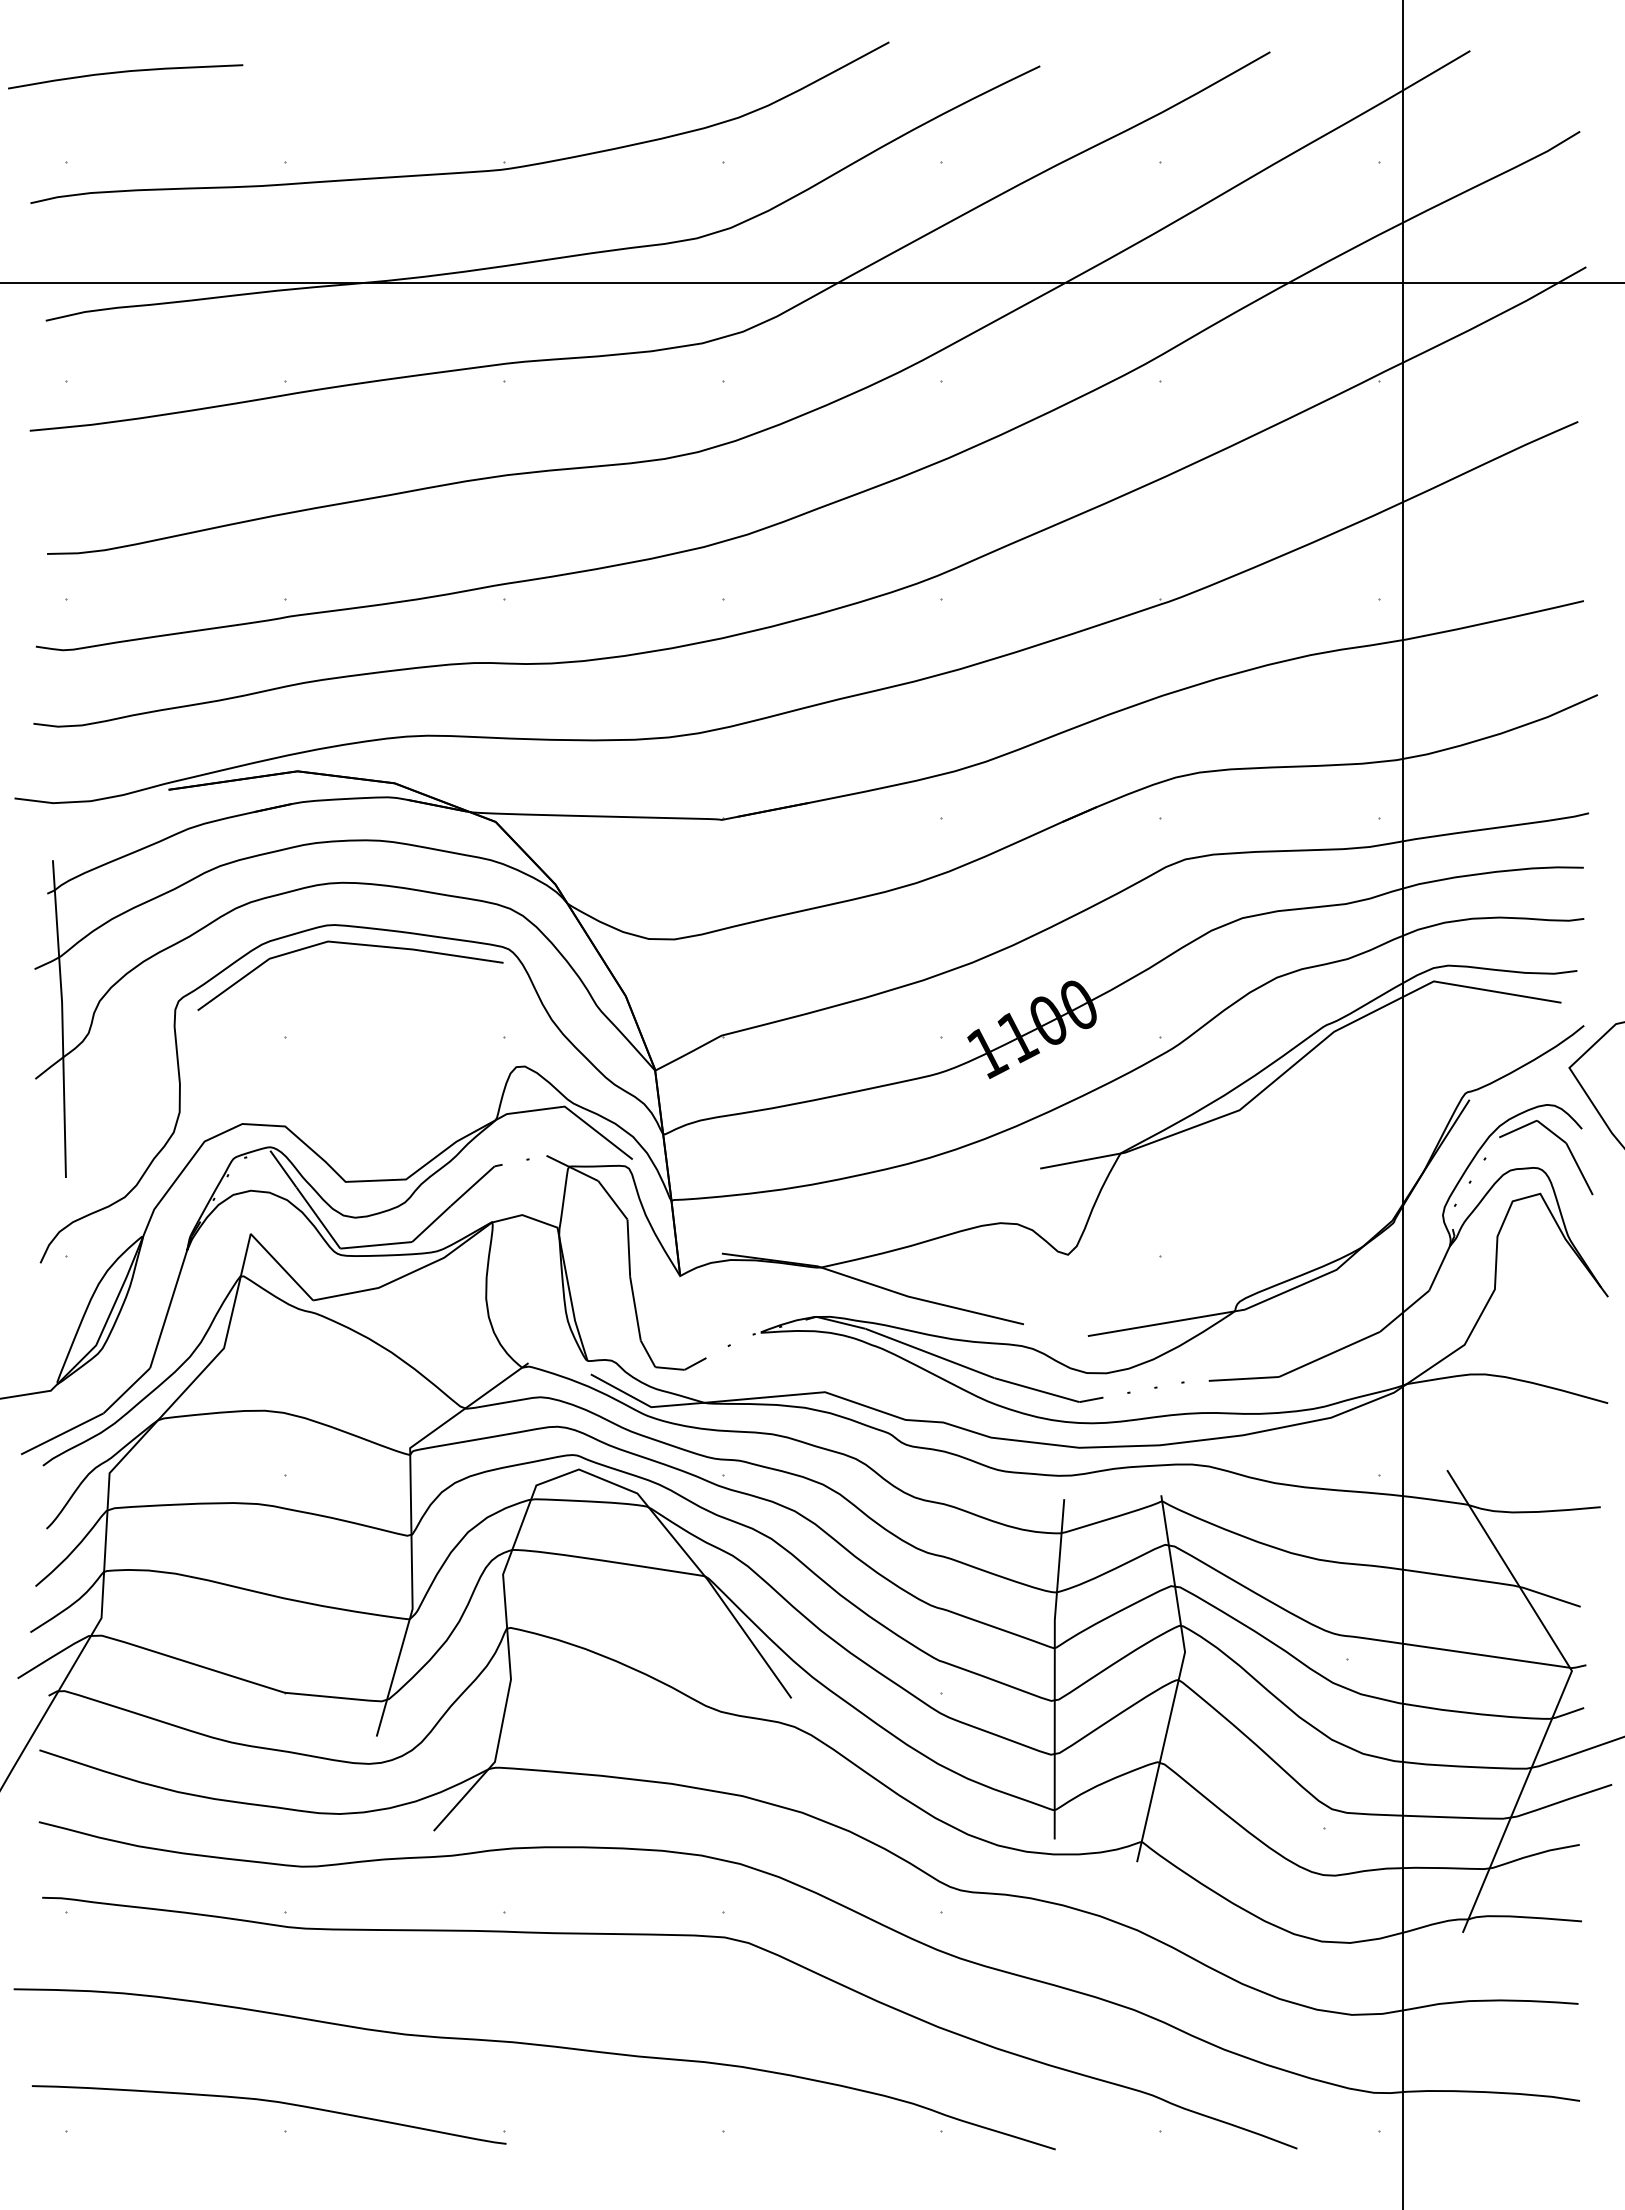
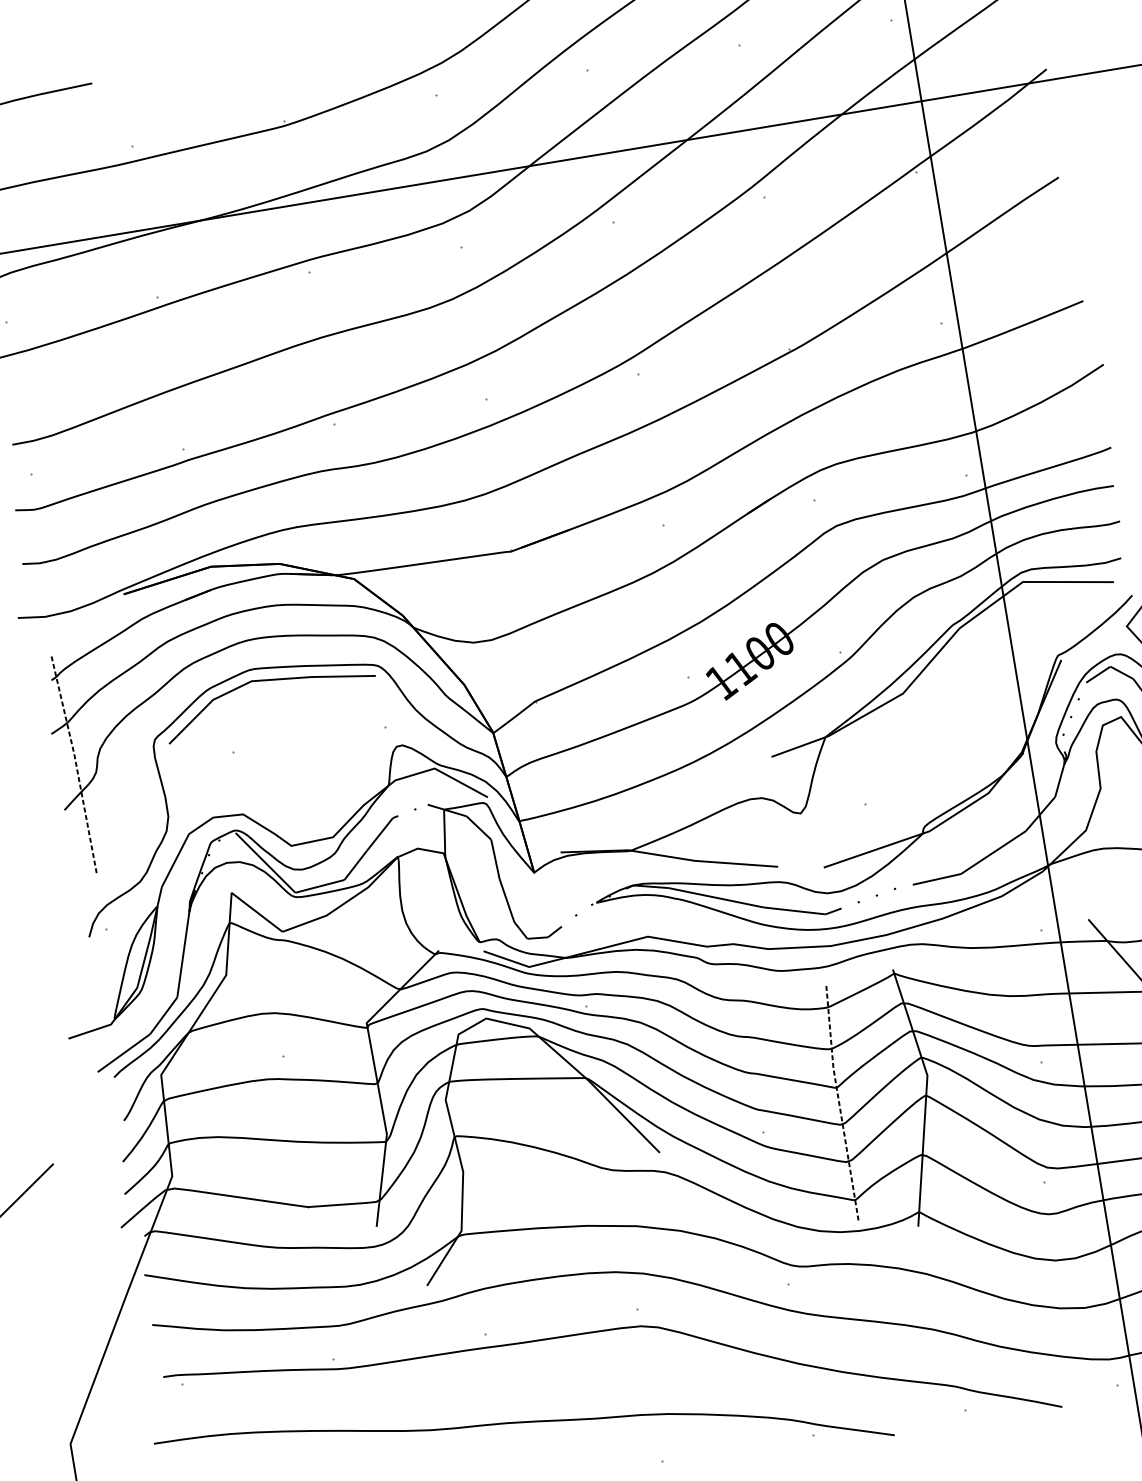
line: (62, 1018) -> (76, 765), solid -> dashed
line: (1054, 1668) -> (838, 1101), solid -> dashed

